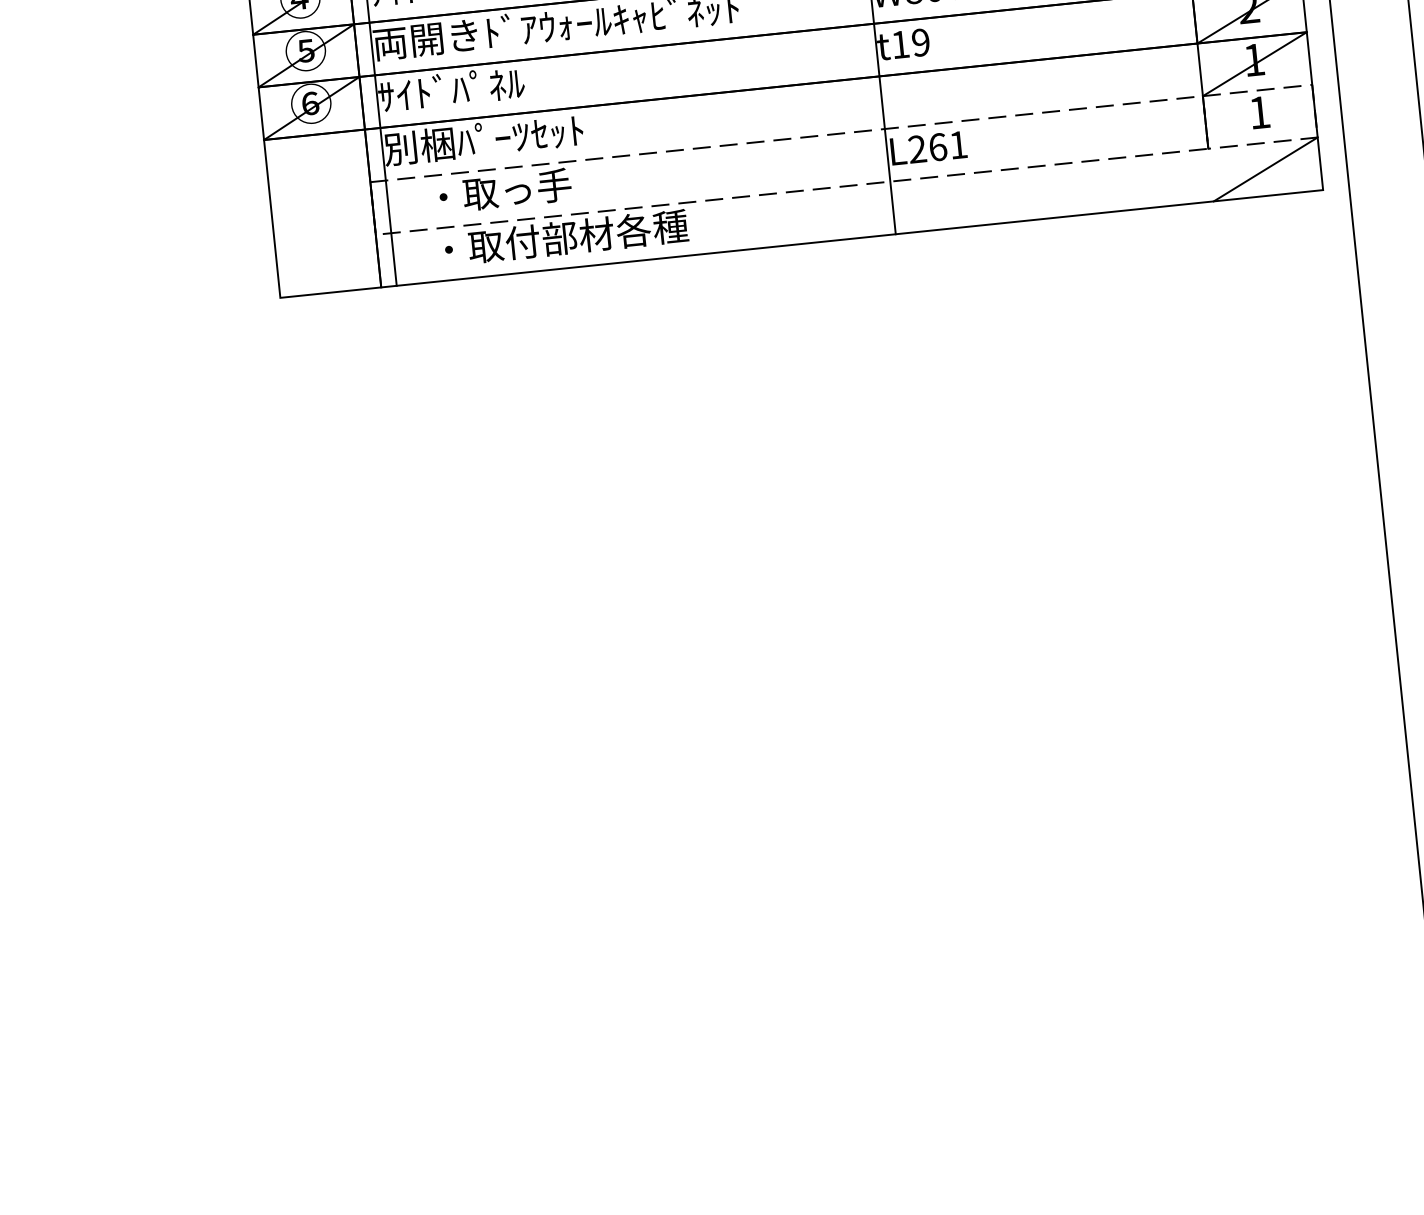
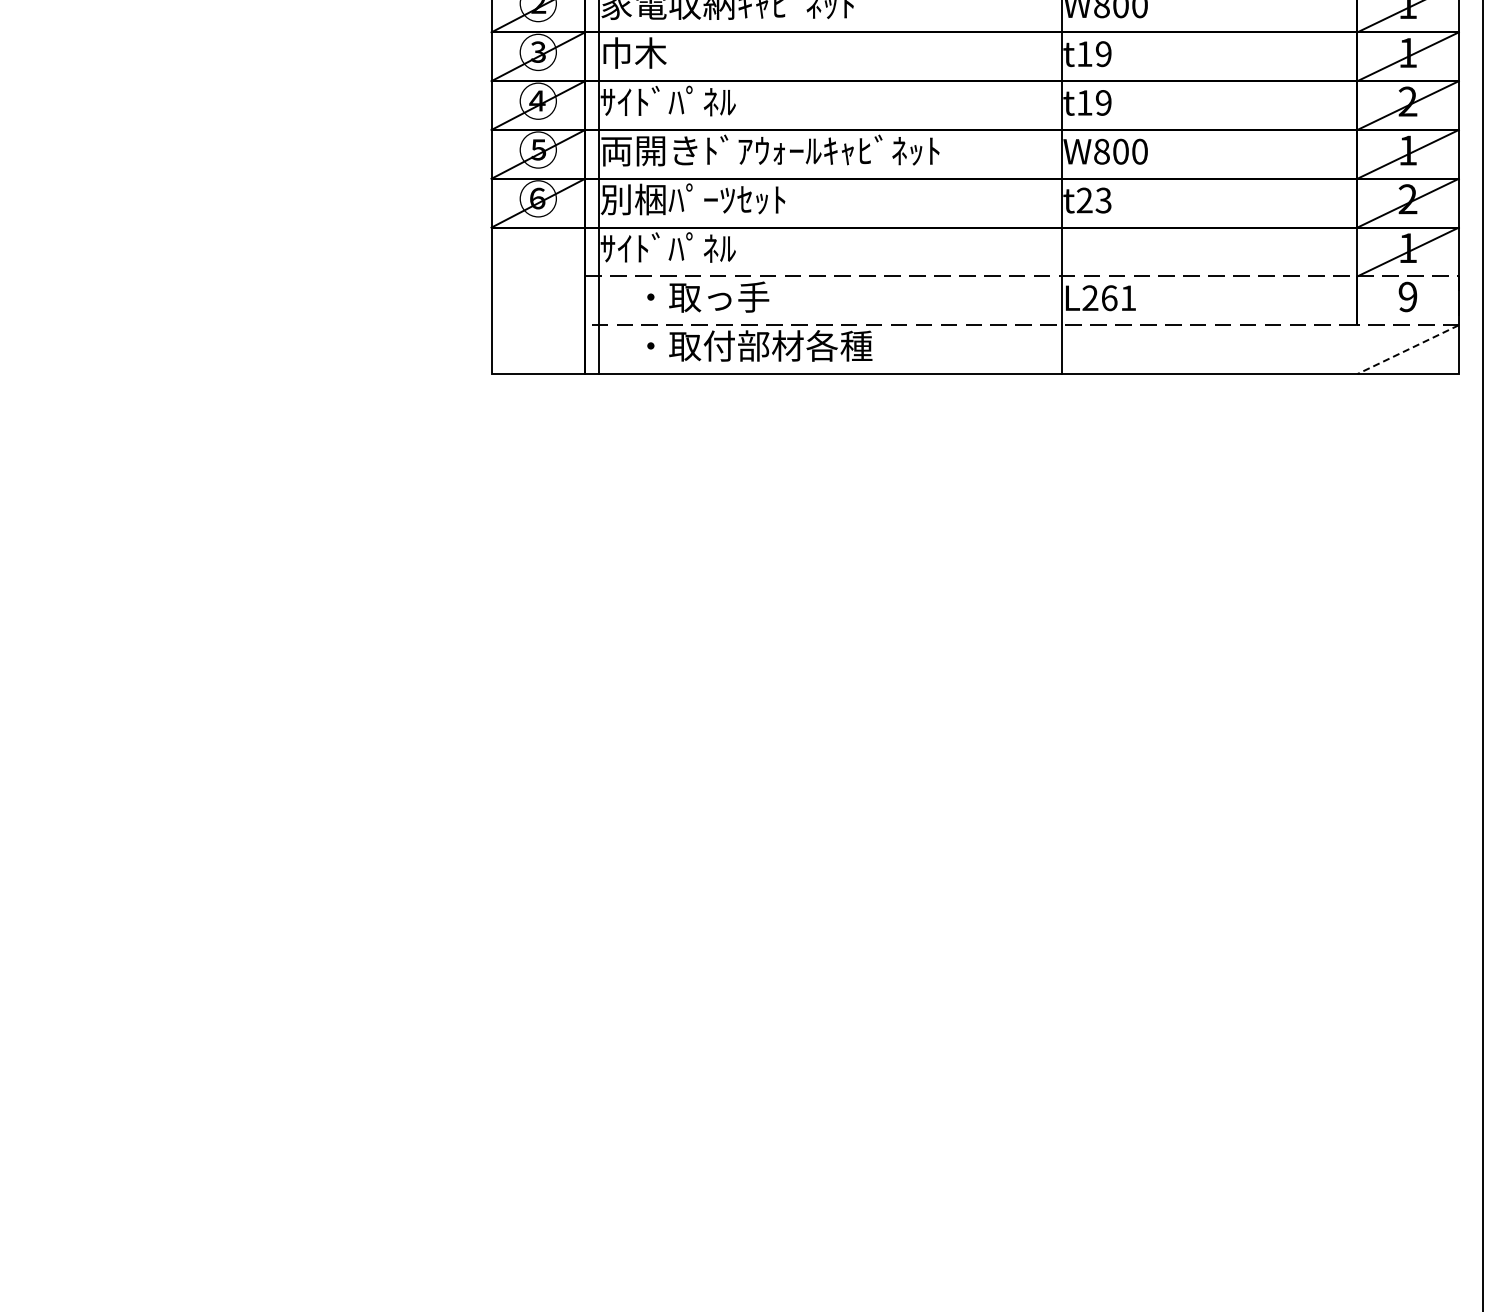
text: (909, 43) -> (1093, 200), t19 -> t23
text: (477, 87) -> (692, 199), ｻｲﾄﾞﾊﾟﾈﾙ -> 別梱ﾊﾟｰﾂｾｯﾄ
text: (1259, 112) -> (1407, 296), 1 -> 9
text: (483, 140) -> (692, 248), 別梱ﾊﾟｰﾂｾｯﾄ -> ｻｲﾄﾞﾊﾟﾈﾙ
line: (1265, 169) -> (1407, 349), solid -> dashed

